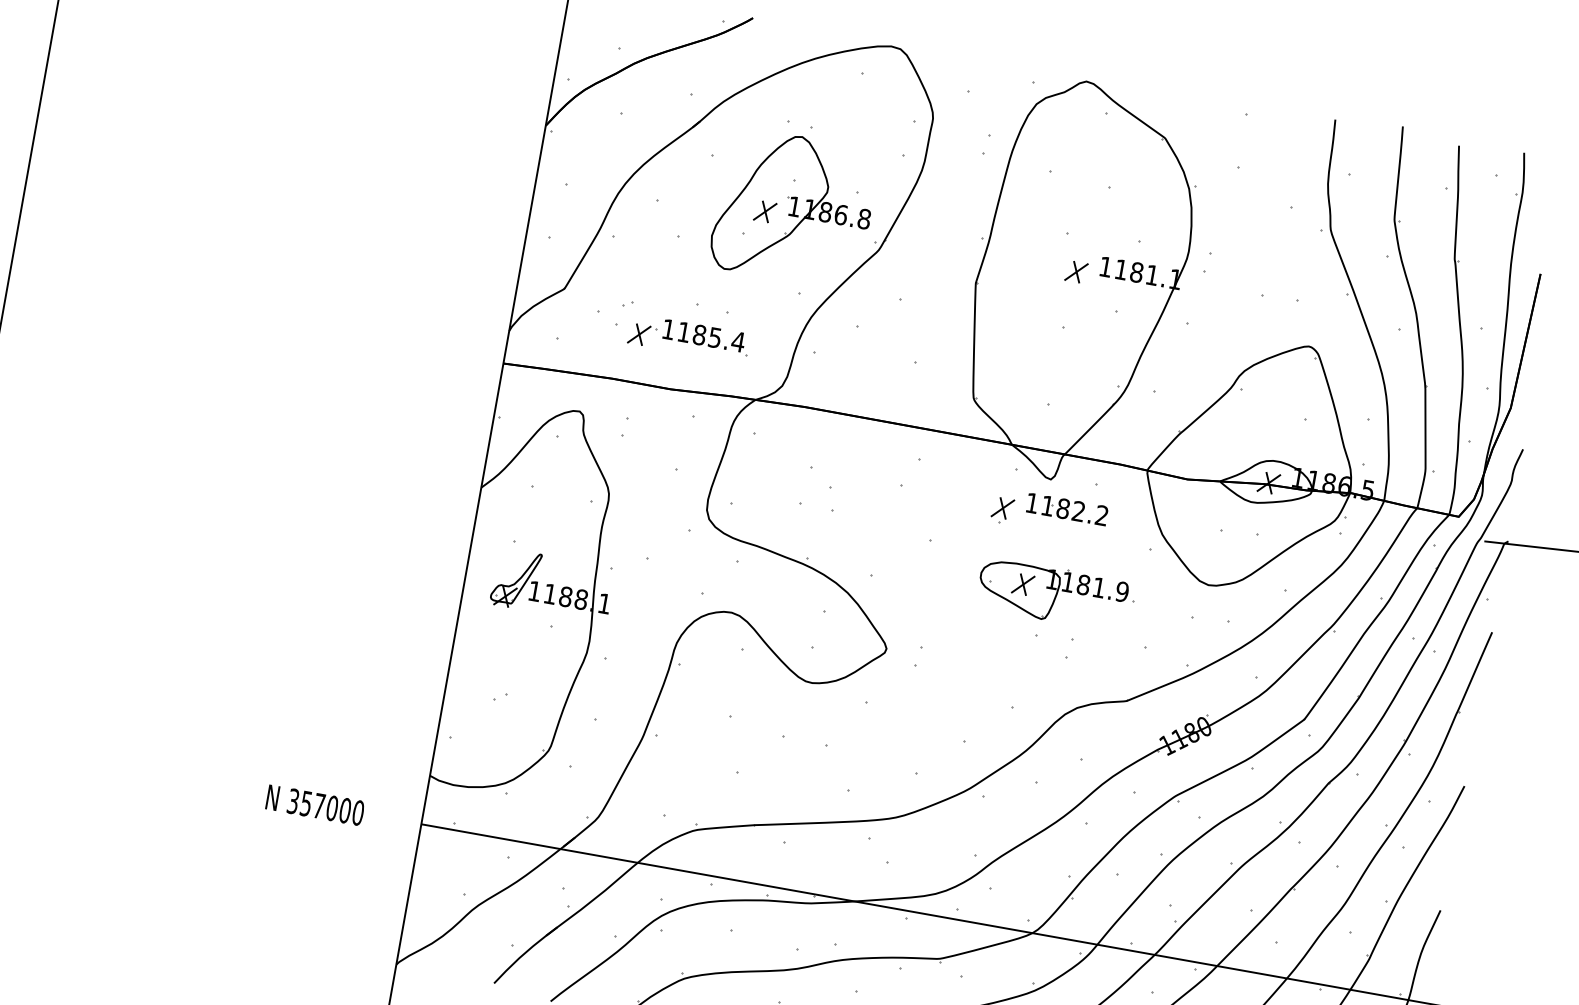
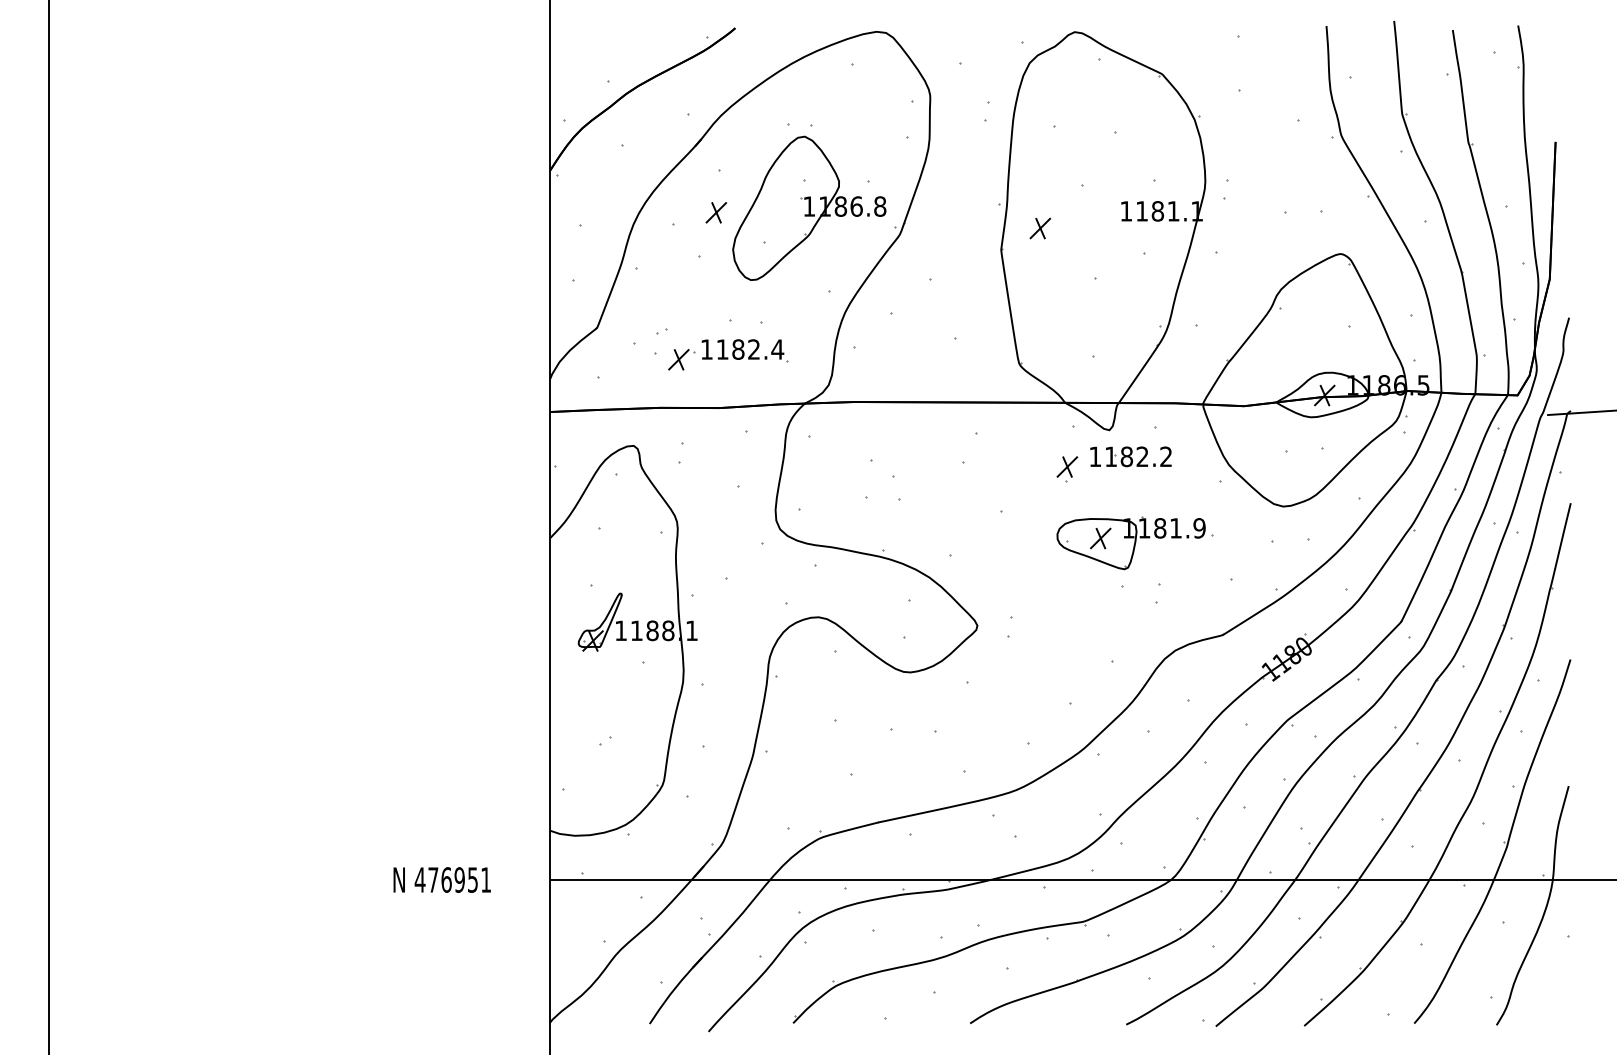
part: (765, 211) -> (716, 212), moved
part: (1076, 272) -> (1040, 228), moved
text: (714, 337) -> (753, 349), 1185.4 -> 1182.4
text: (325, 806) -> (452, 879), 357000 -> 476951

